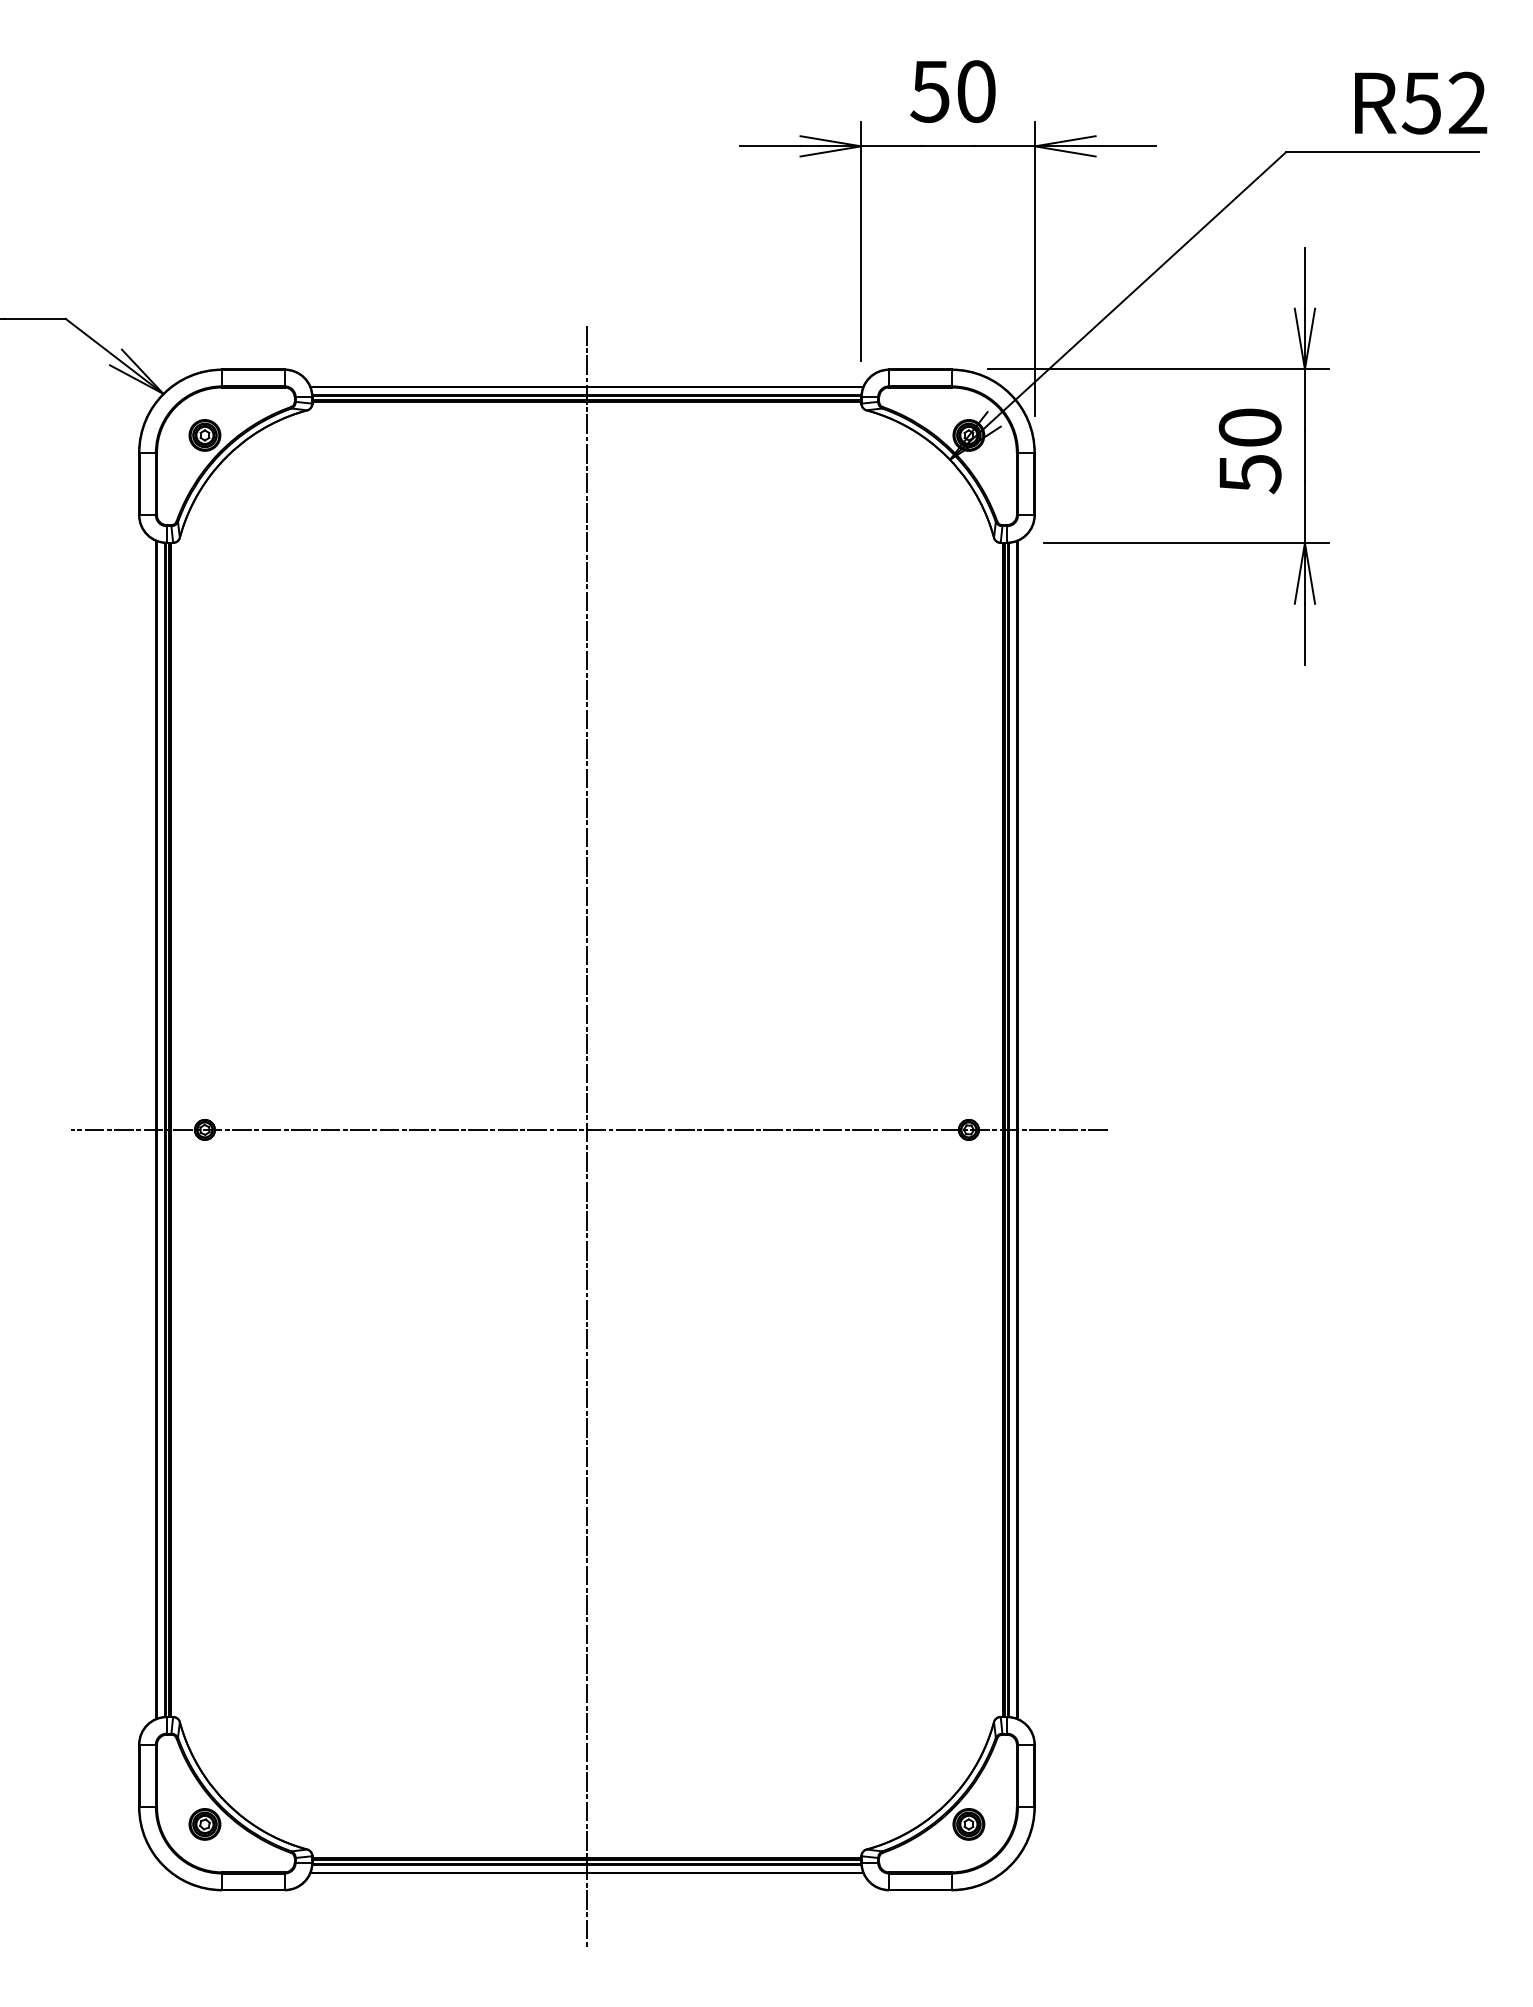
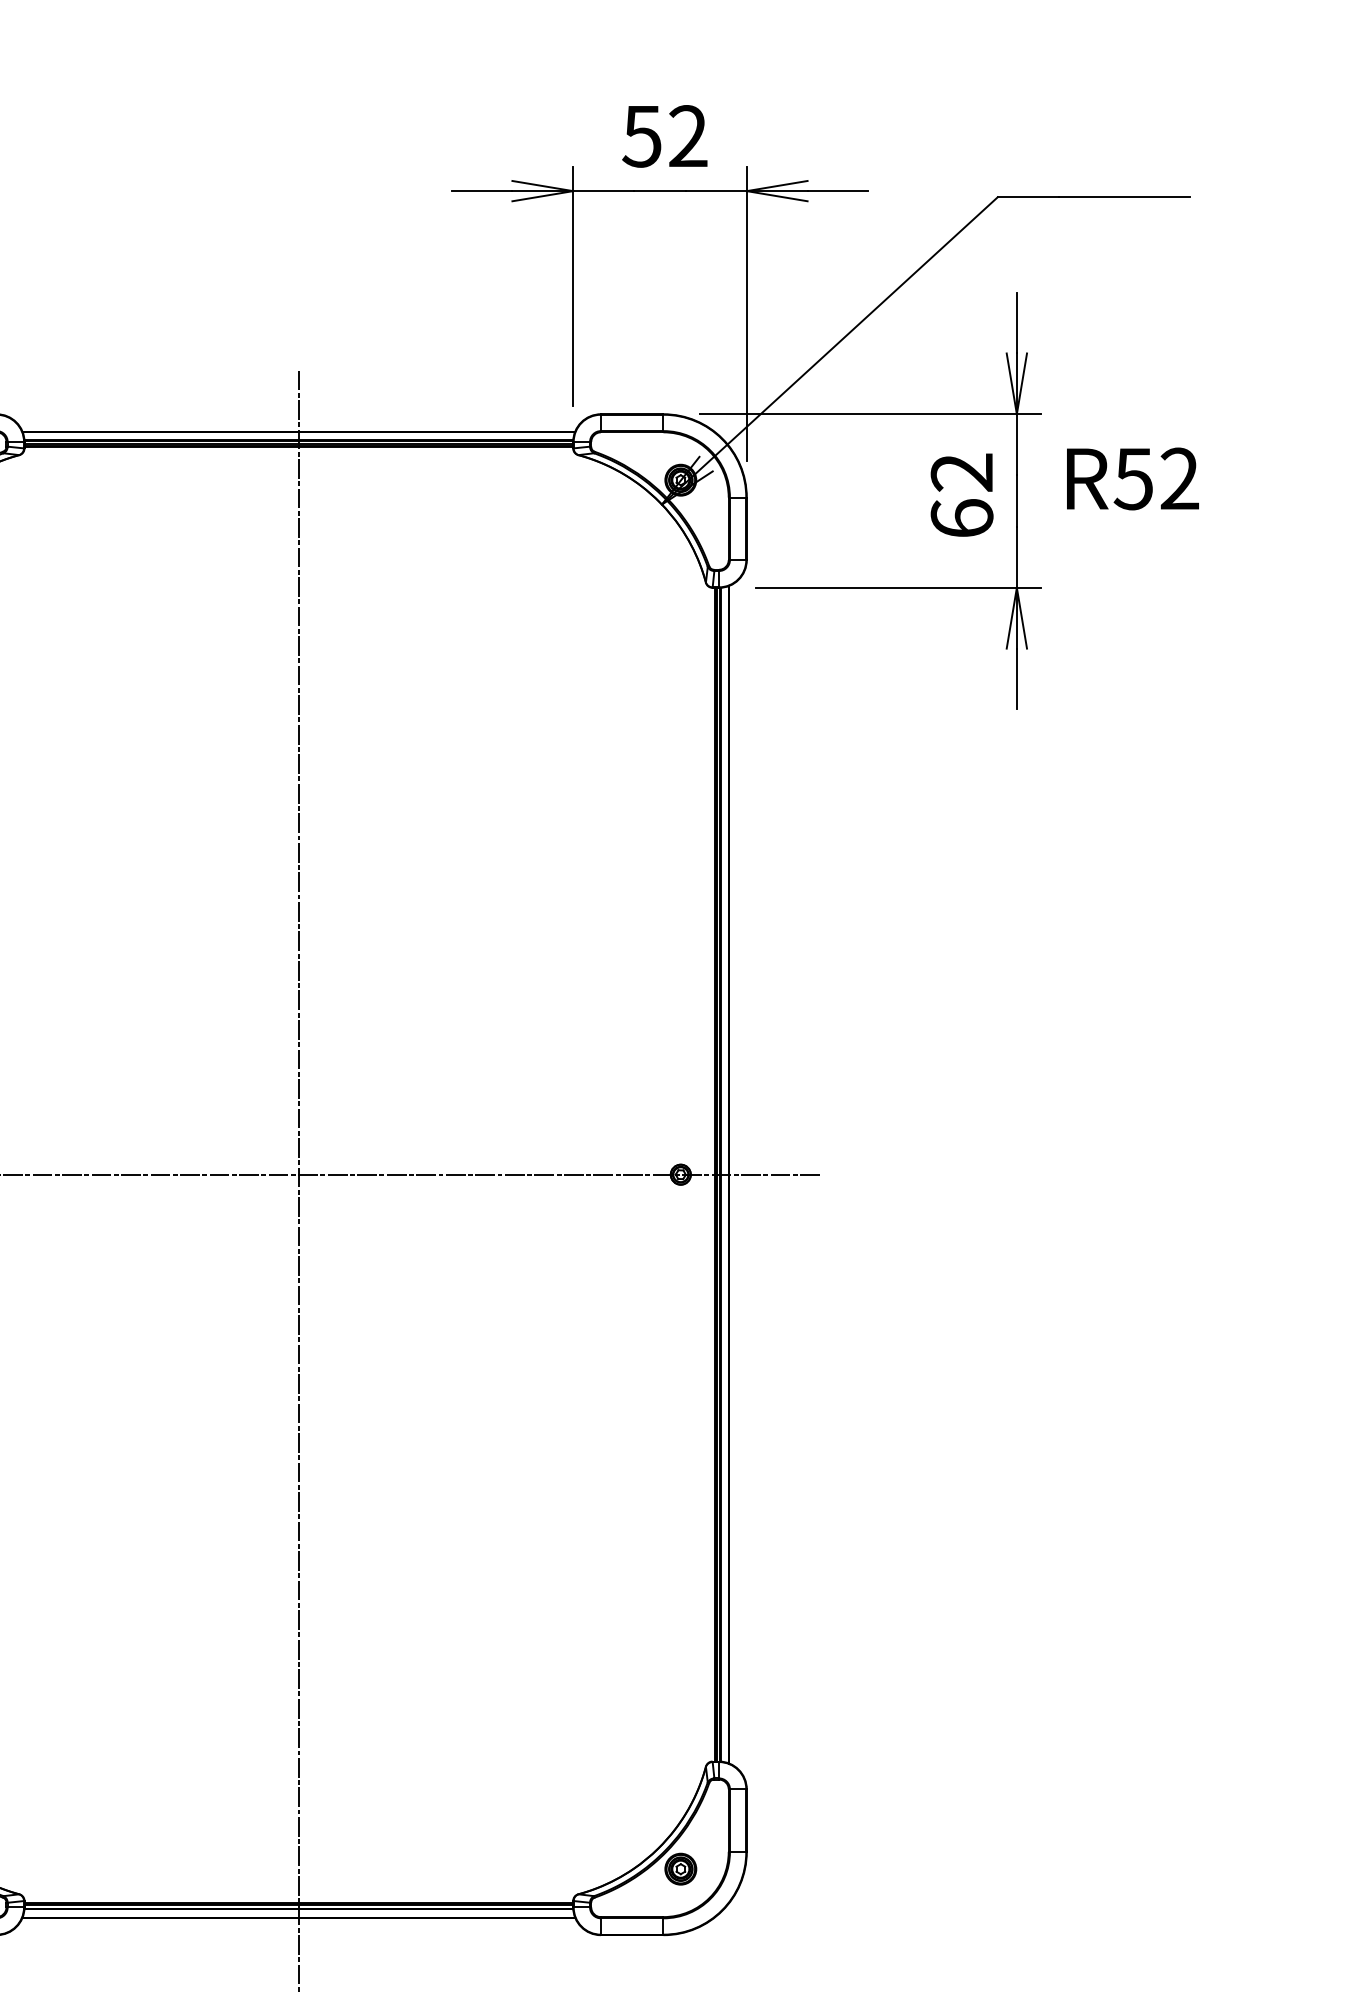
text: (976, 91) -> (688, 136), 50 -> 52
text: (1421, 102) -> (1133, 478), moved
text: (1249, 451) -> (961, 496), 50 -> 62

